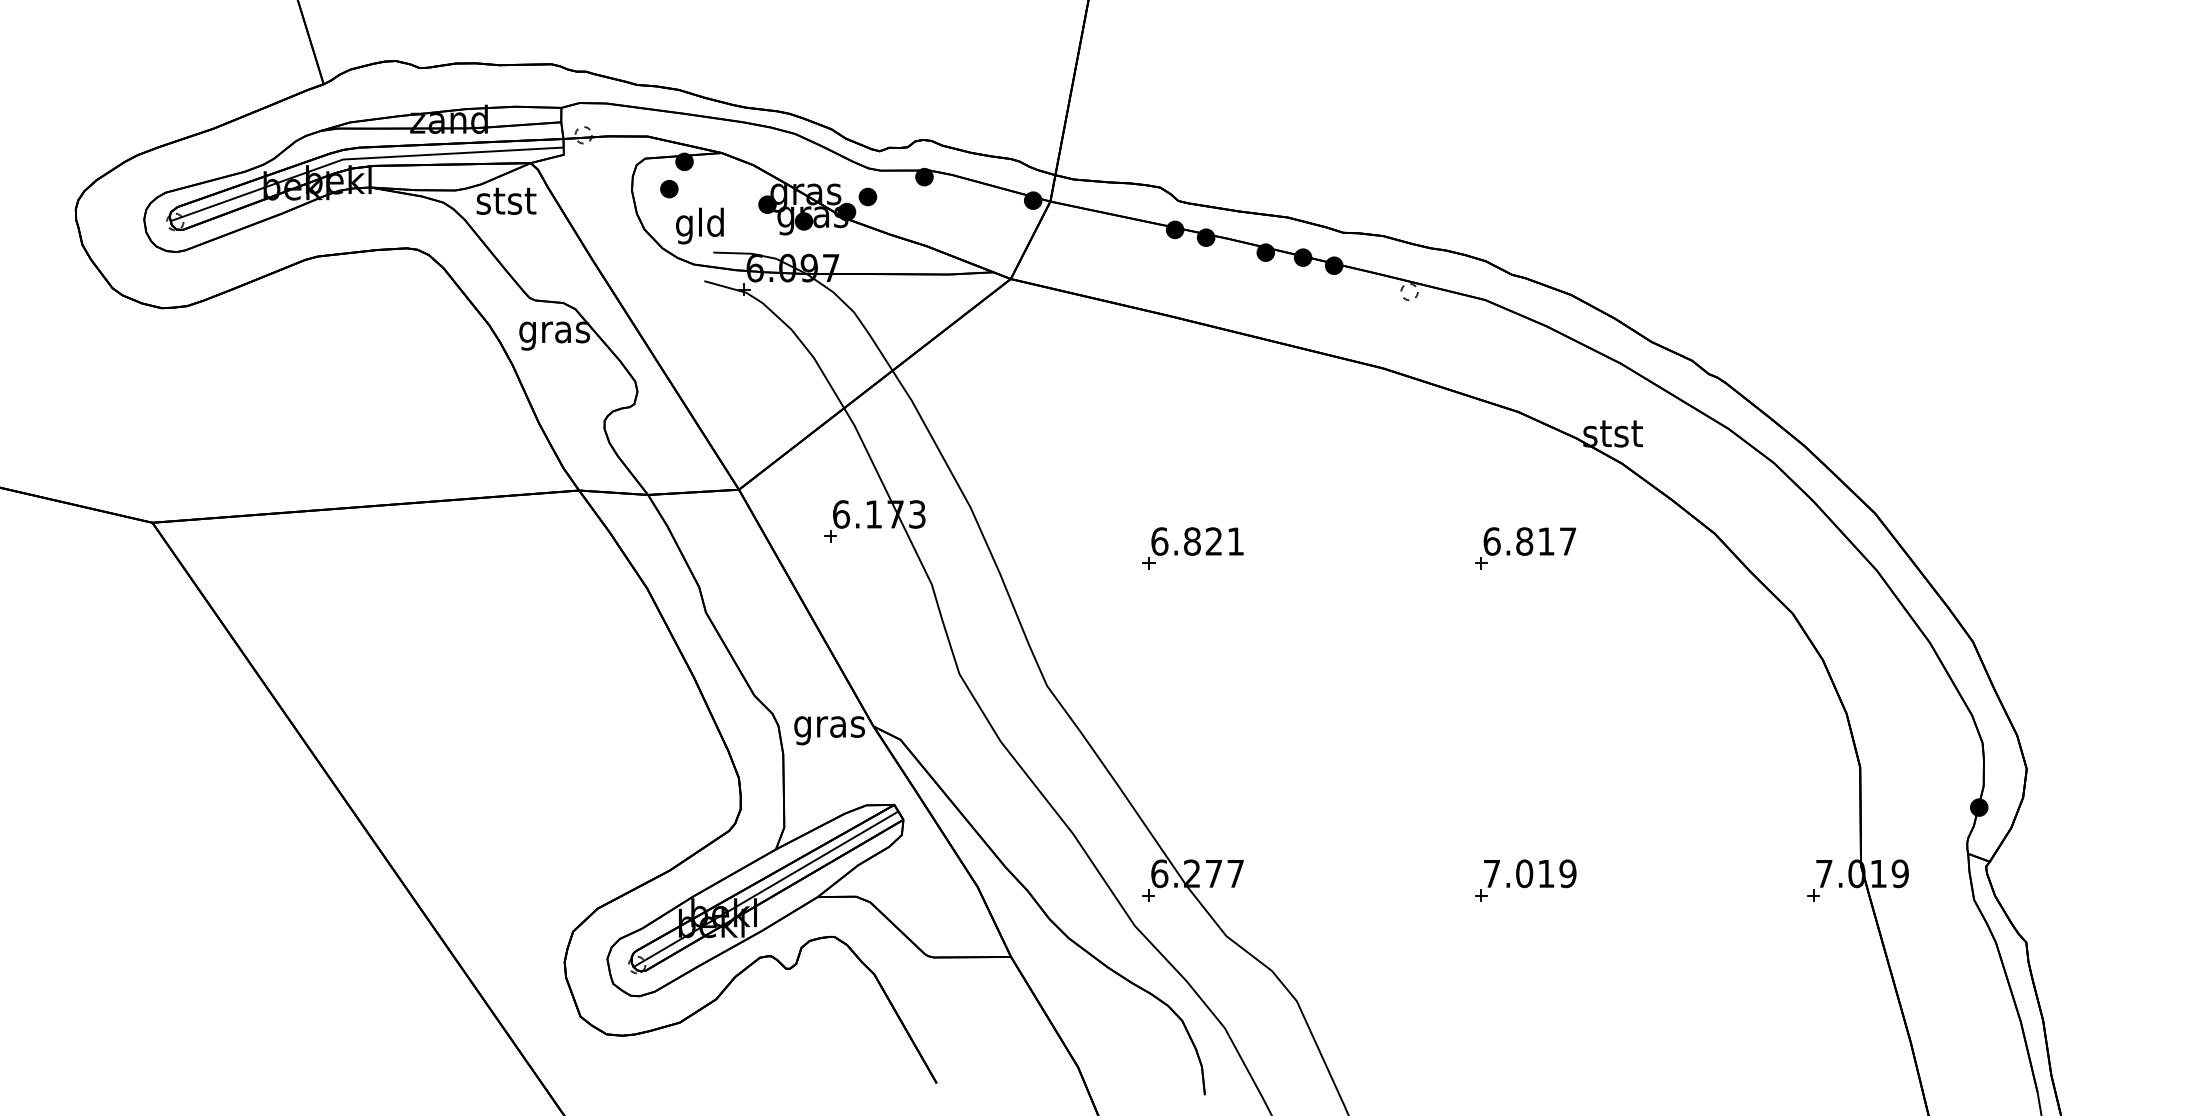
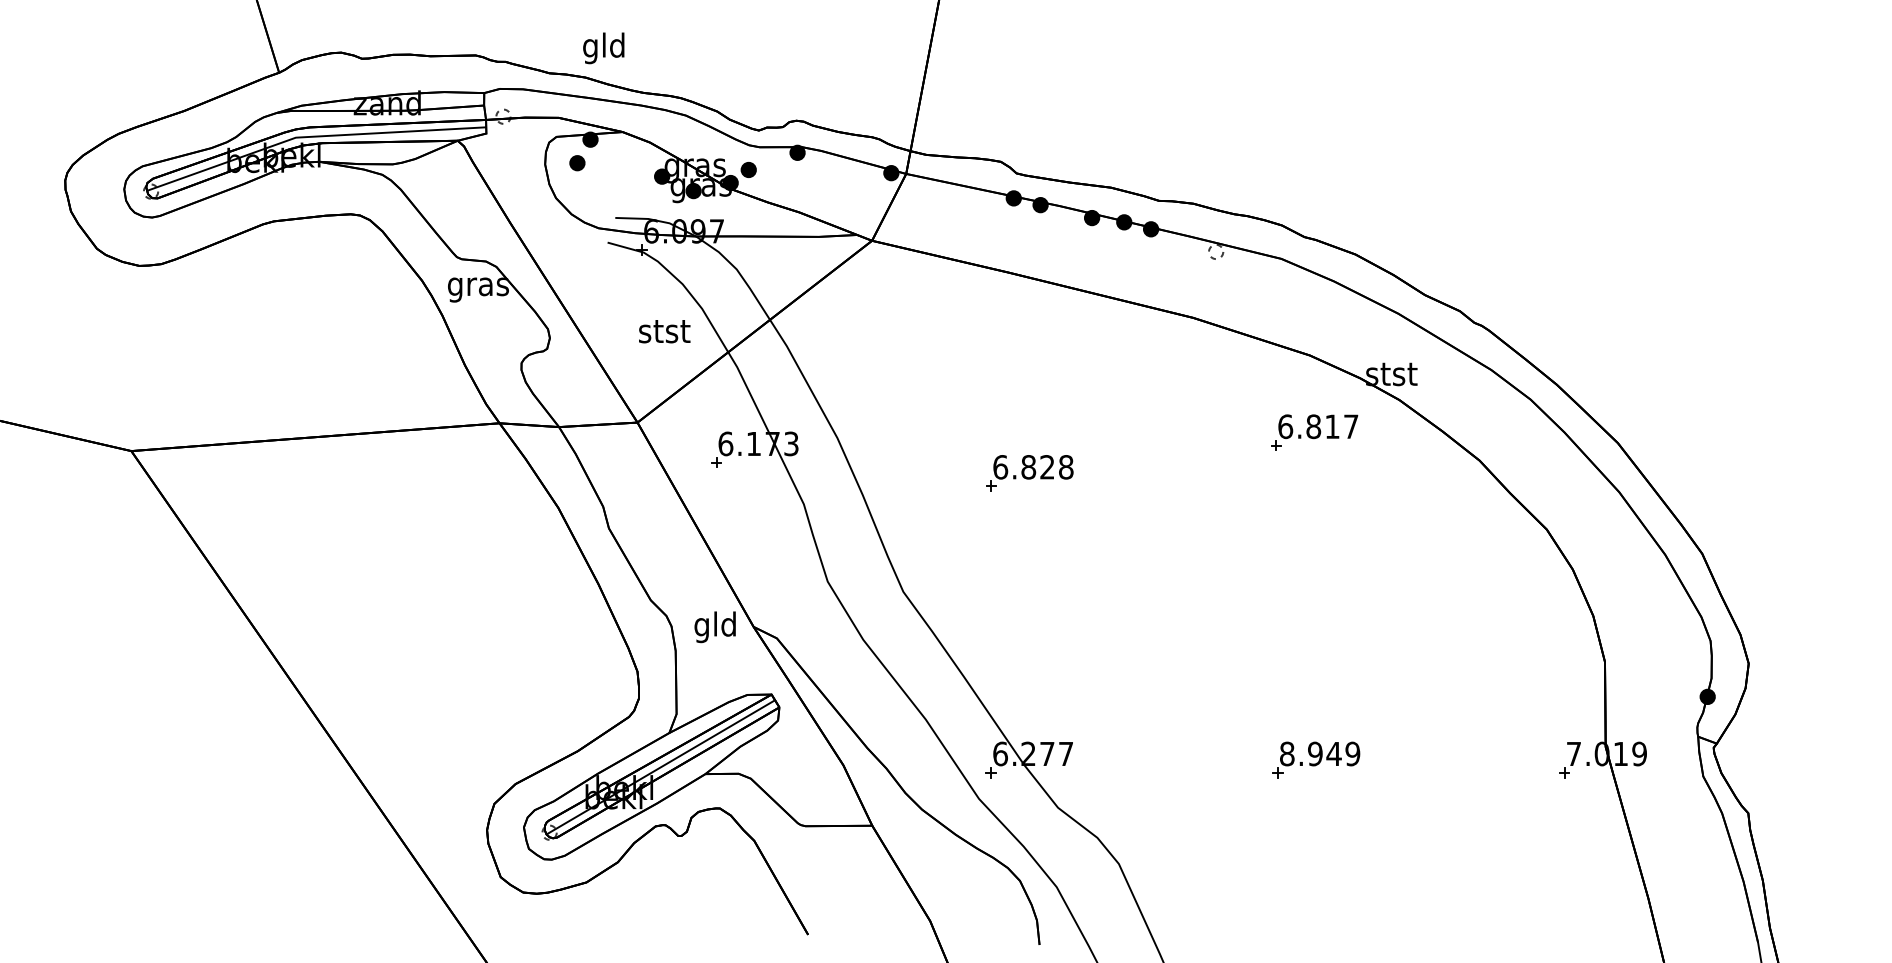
text: (506, 200) -> (664, 330), moved
text: (699, 225) -> (603, 47), moved
text: (1235, 541) -> (1065, 467), 6.821 -> 6.828
part: (1525, 548) -> (1314, 432), moved
text: (829, 726) -> (715, 626), gras -> gld
text: (1519, 873) -> (1311, 753), 7.019 -> 8.949

